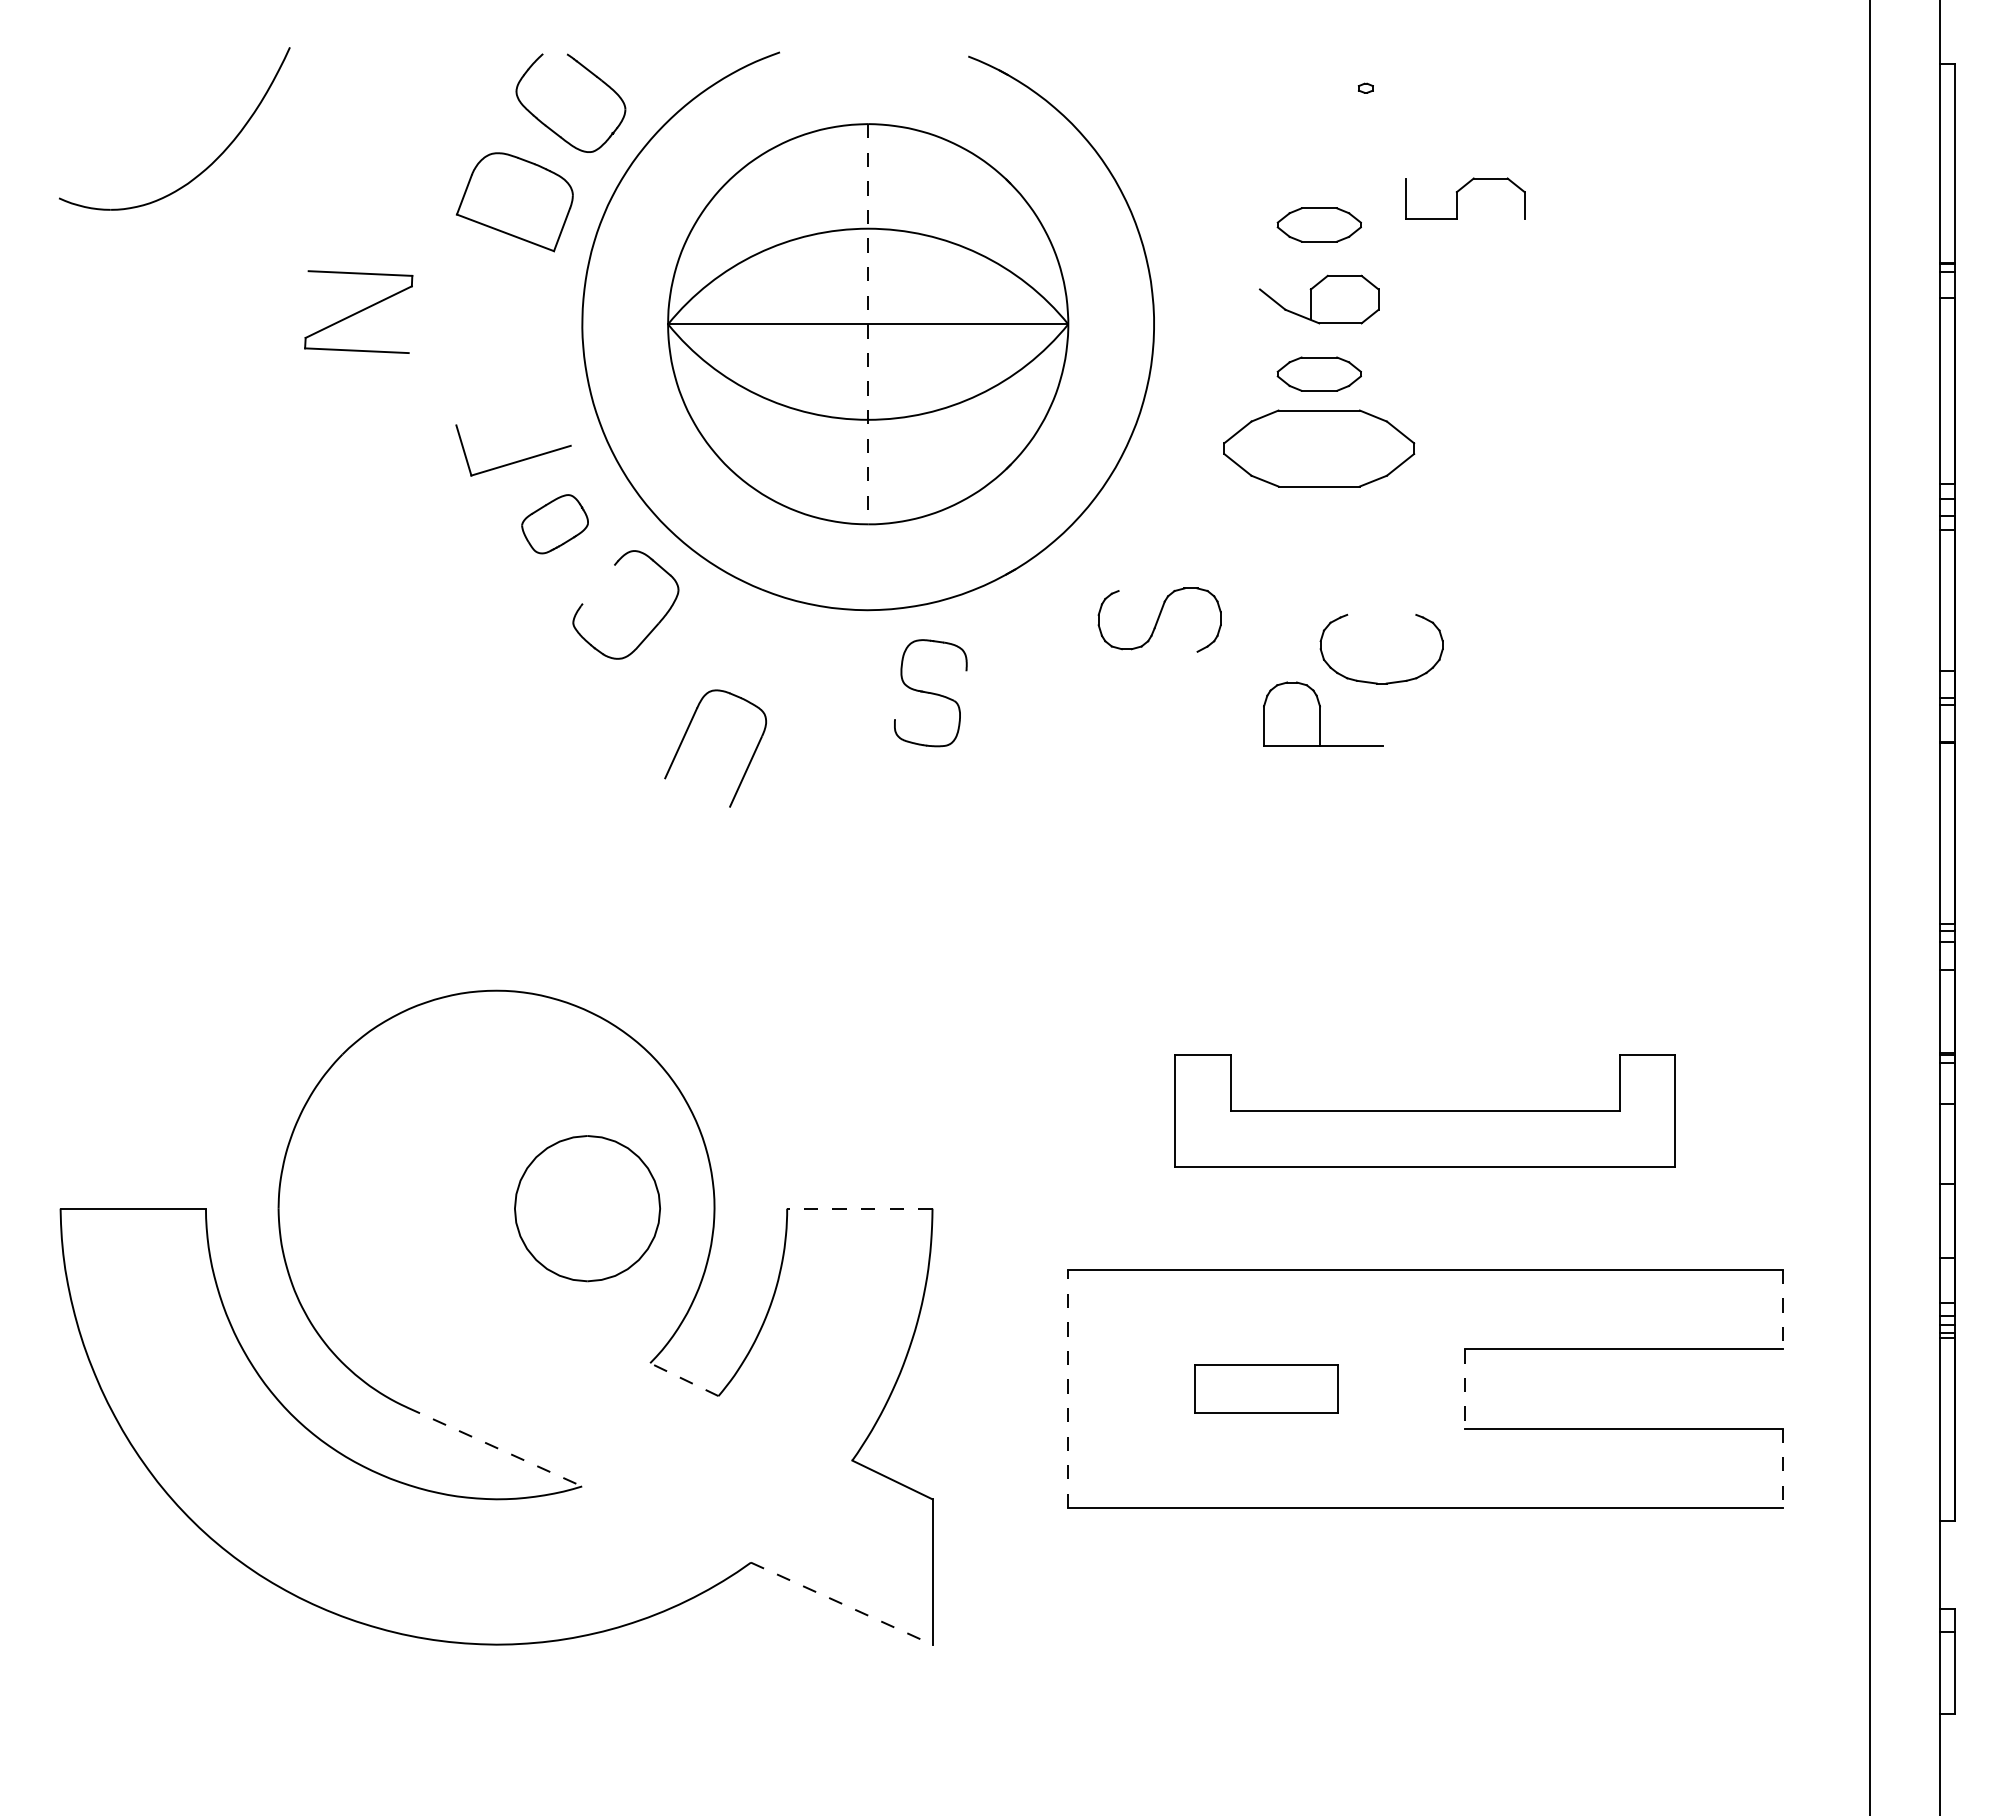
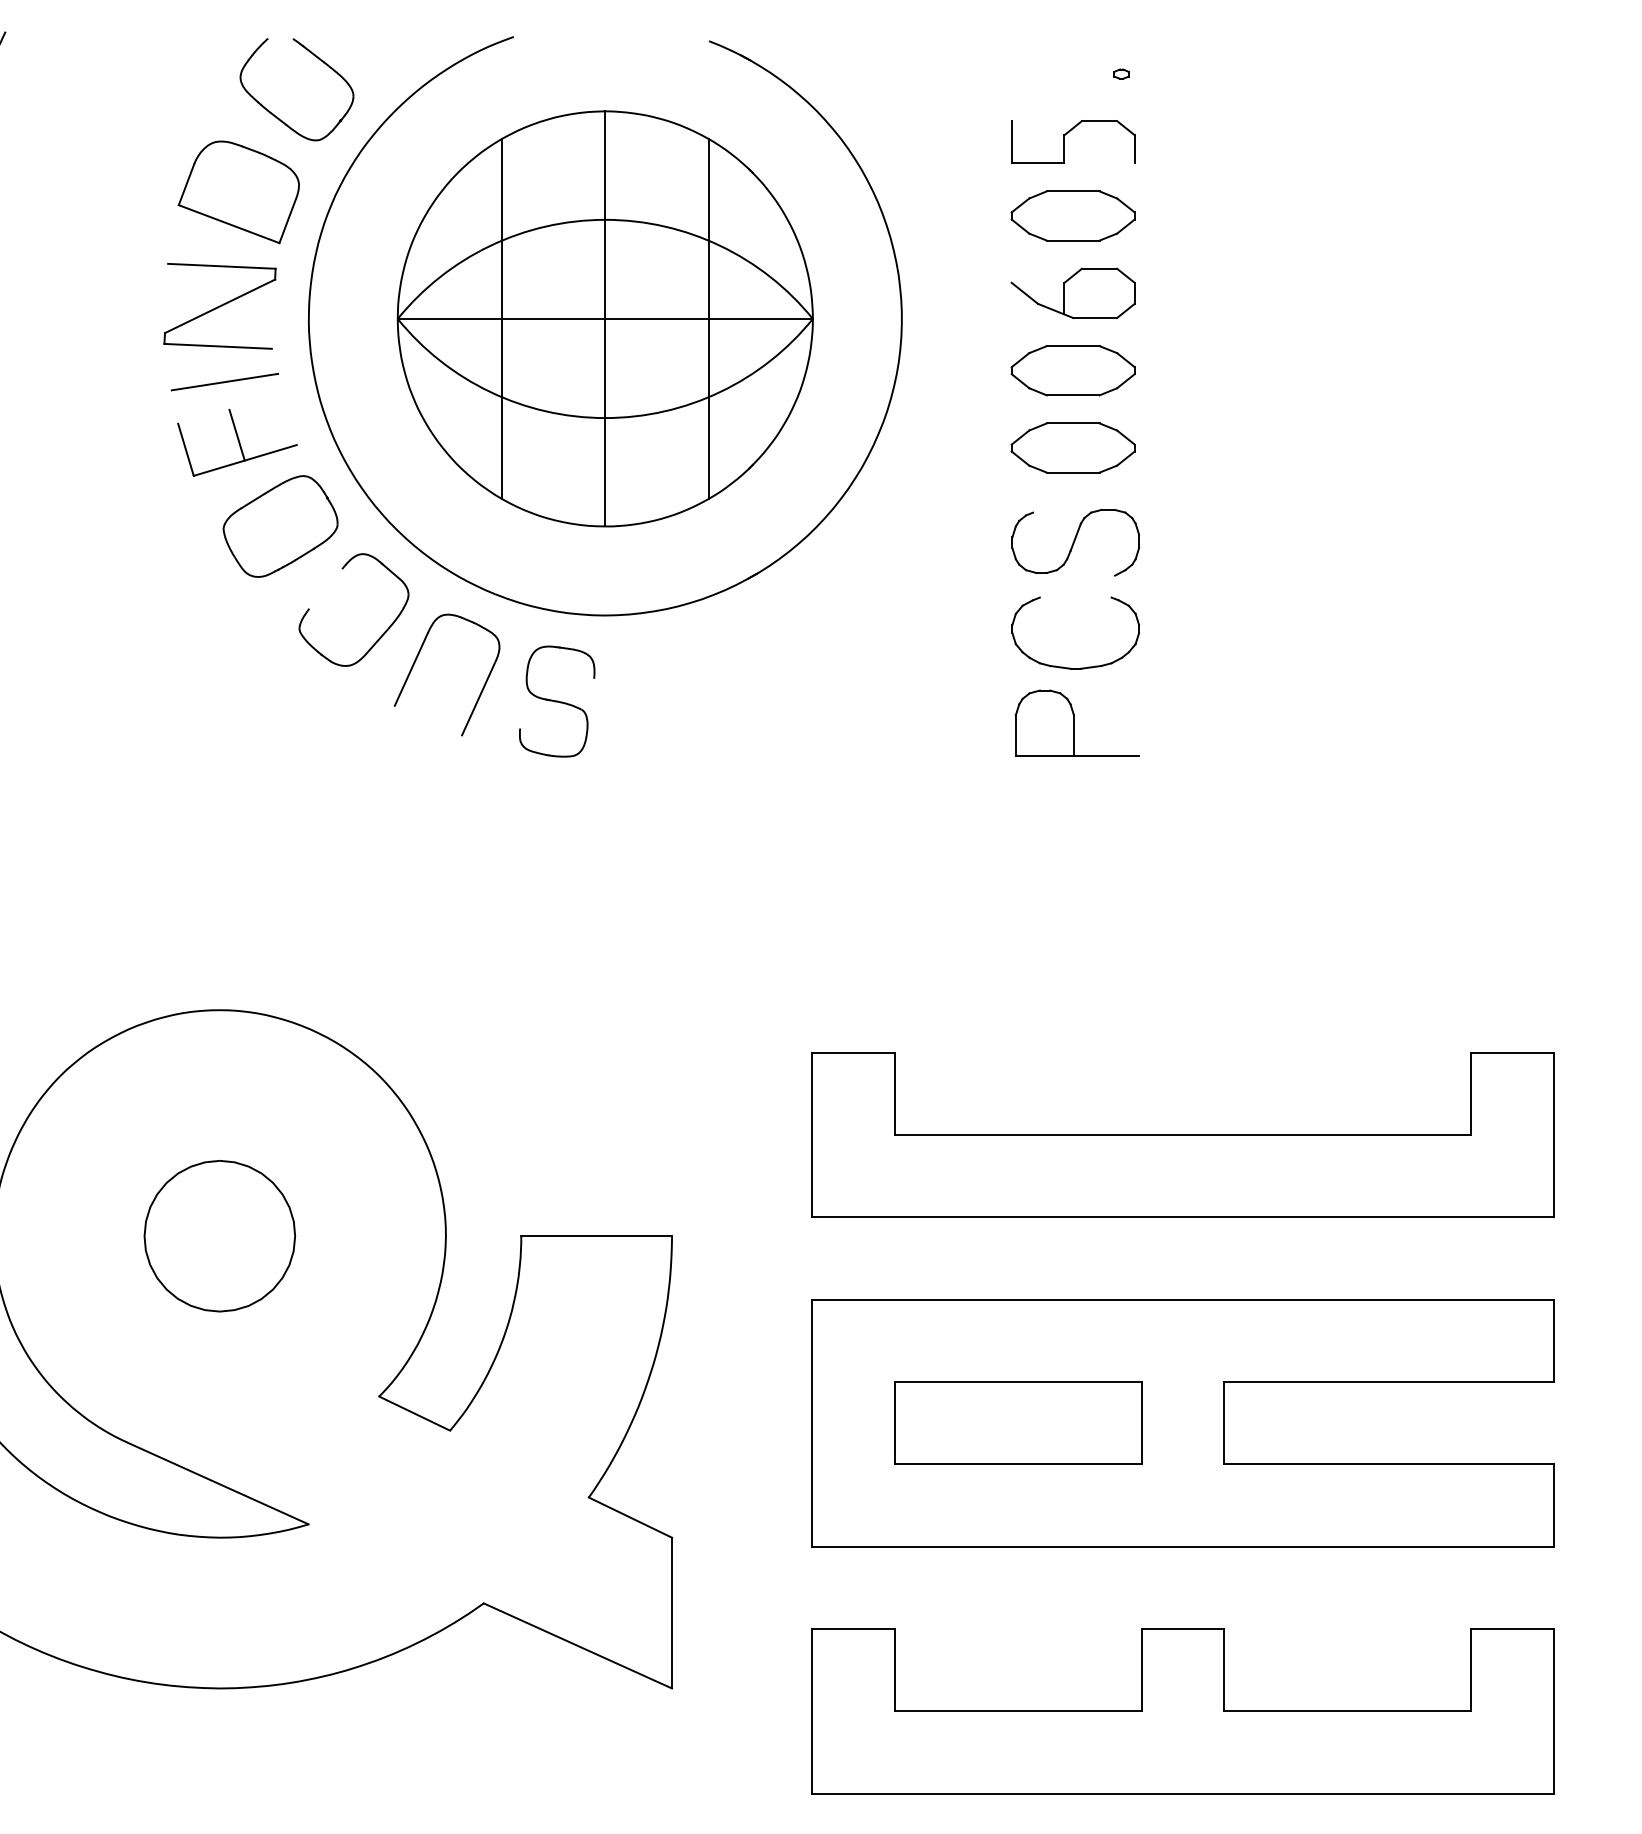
part: (1457, 198) -> (1065, 141), moved
part: (1319, 224) -> (1073, 215), size x1.43
part: (358, 311) -> (219, 305), moved
line: (768, 323) -> (501, 318), added
line: (968, 323) -> (709, 318), added
line: (868, 324) -> (605, 319), dashed -> solid
part: (1319, 373) -> (1073, 370), size x1.43
line: (501, 385) -> (224, 382), added
line: (512, 435) -> (236, 434), added
part: (1319, 448) -> (1073, 447), size x0.62
part: (554, 523) -> (279, 525), size x1.67
part: (1159, 619) -> (1075, 542), moved
part: (1377, 682) -> (1071, 667), moved
part: (930, 693) -> (556, 701), moved
part: (686, 734) -> (416, 660), moved
part: (1425, 1110) -> (1183, 1134), size x1.43
part: (587, 1208) -> (219, 1236), moved
line: (859, 1208) -> (596, 1236), dashed -> solid
line: (1782, 1309) -> (1553, 1340), dashed -> solid
line: (684, 1379) -> (414, 1413), dashed -> solid
line: (1067, 1388) -> (812, 1422), dashed -> solid
part: (1266, 1388) -> (1018, 1422), size x1.67
line: (1464, 1388) -> (1223, 1422), dashed -> solid
line: (495, 1447) -> (218, 1483), dashed -> solid
line: (1782, 1468) -> (1553, 1505), dashed -> solid
line: (841, 1603) -> (577, 1645), dashed -> solid
part: (1425, 1666) -> (1183, 1711), added

